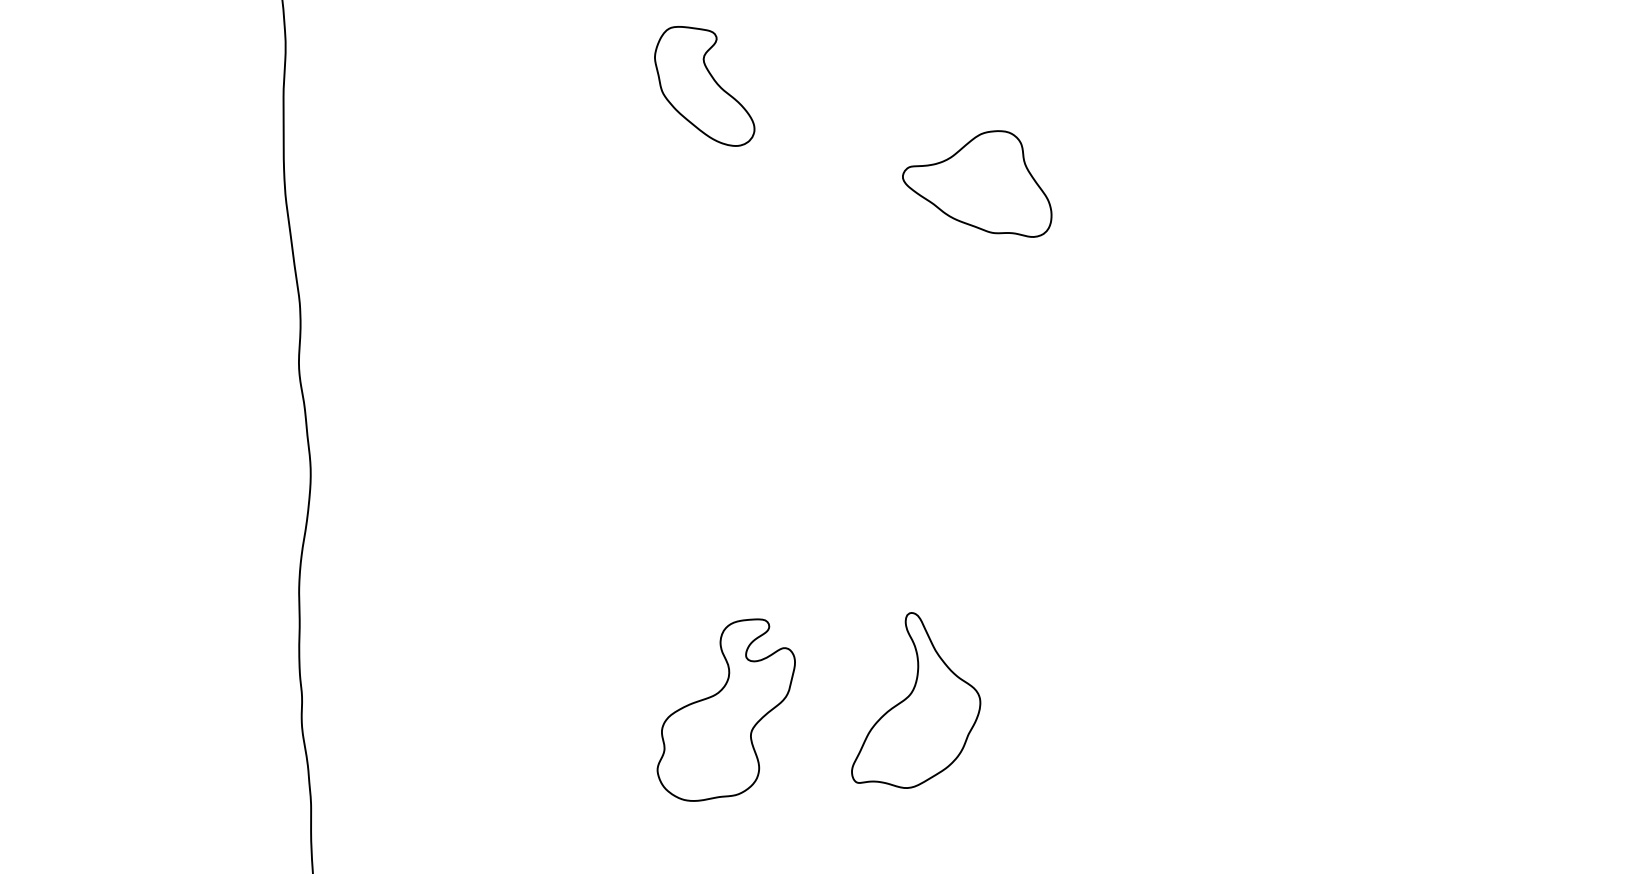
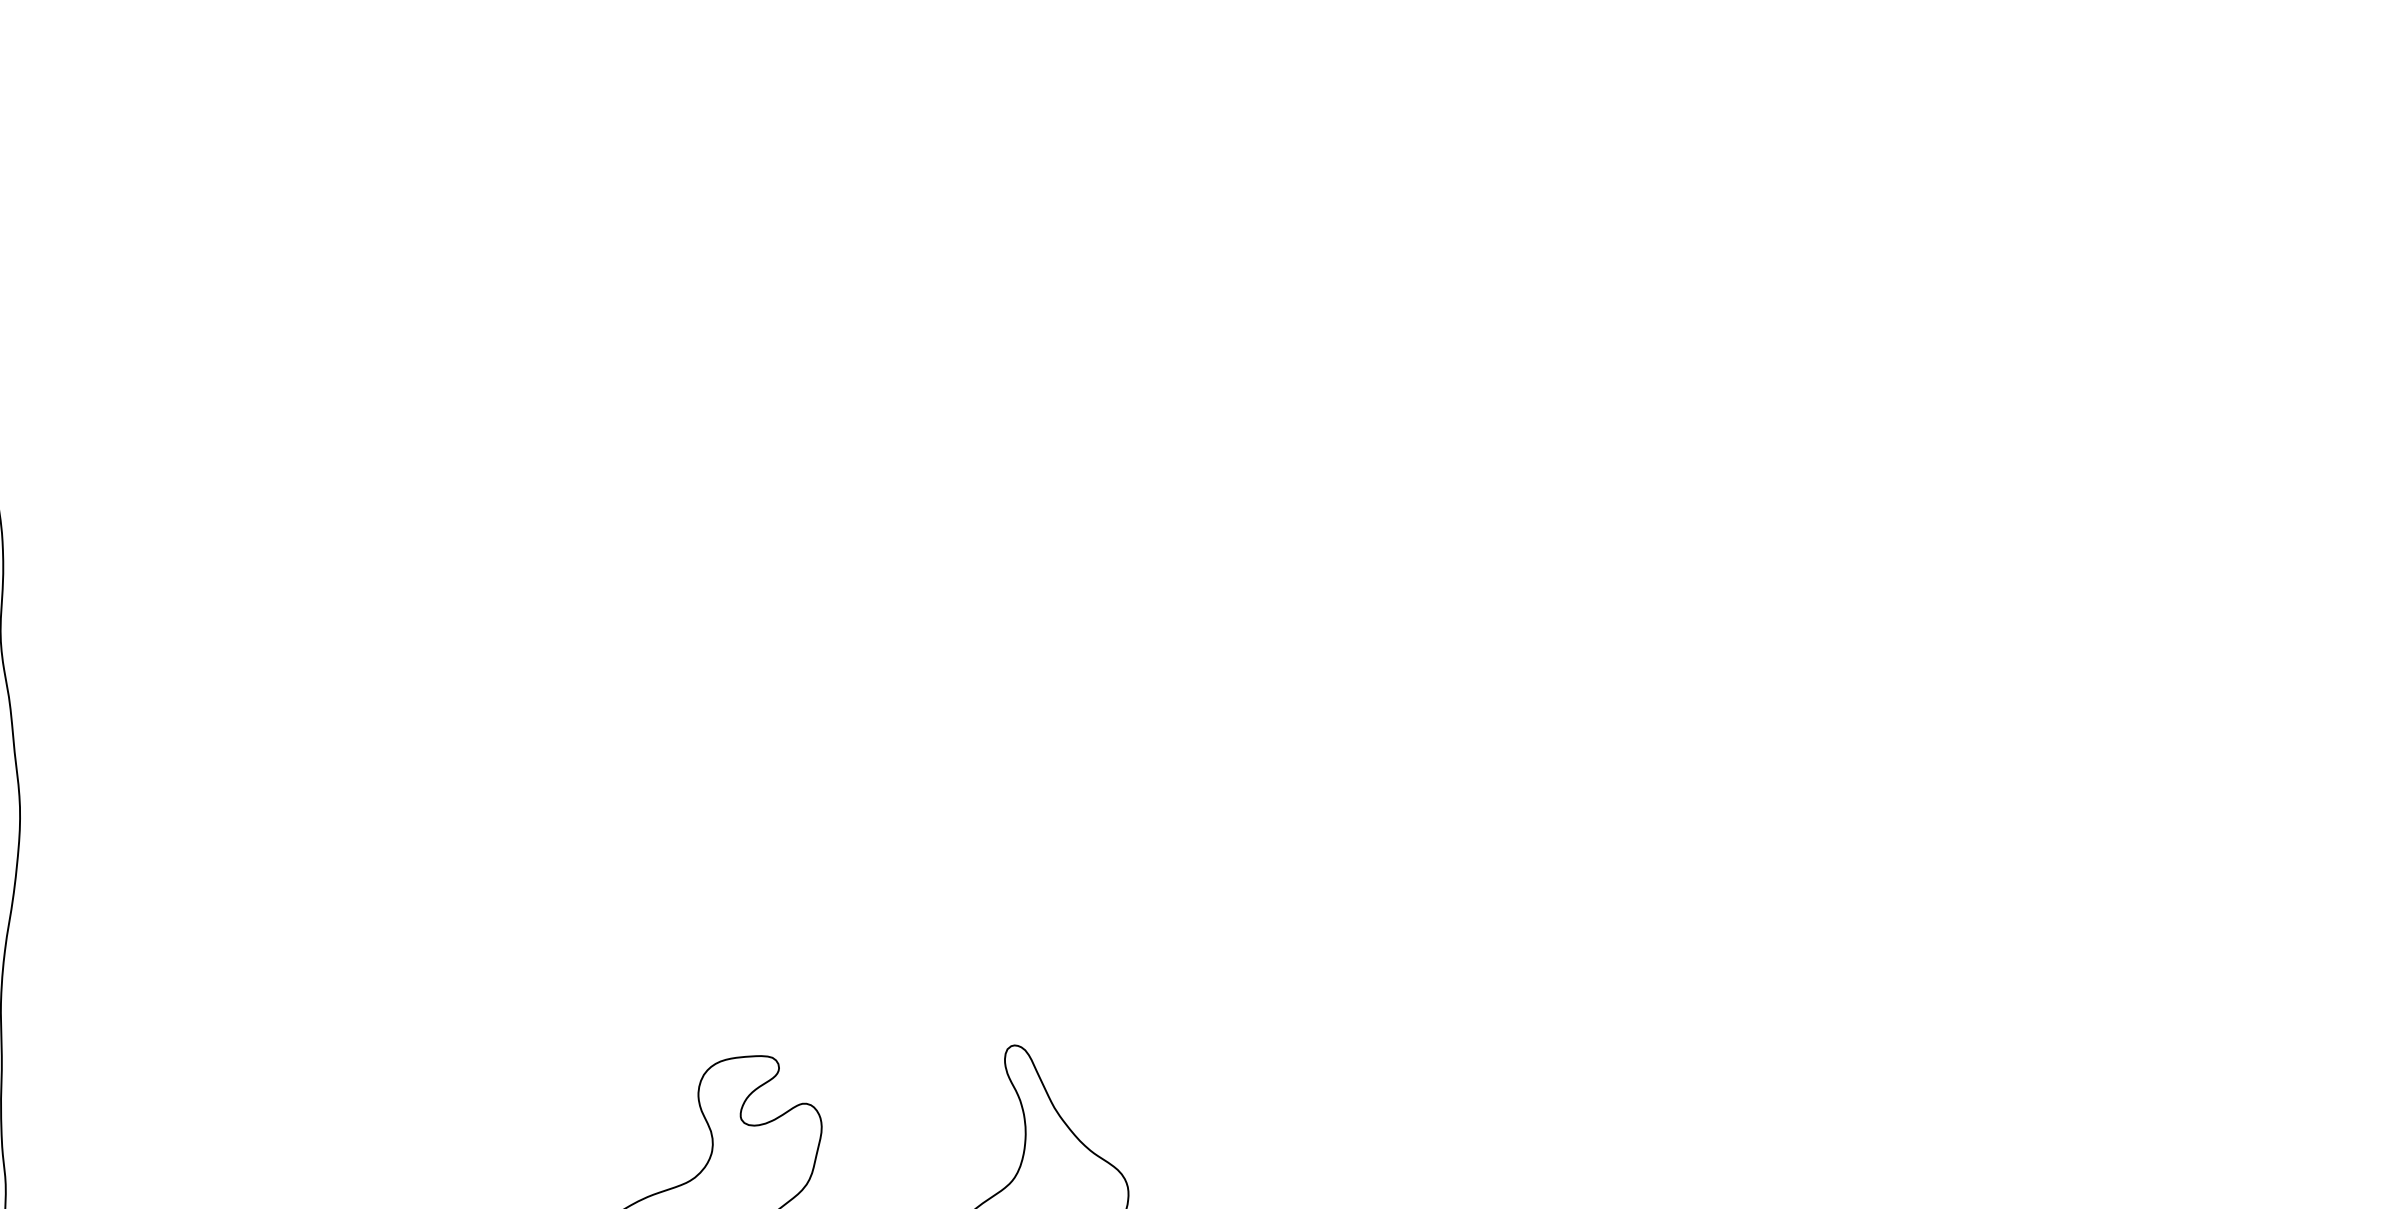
part: (704, 86) -> (671, 174), removed
part: (977, 183) -> (1123, 334), removed

